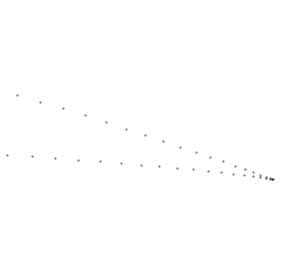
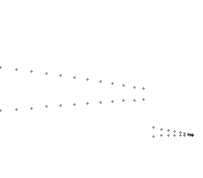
part: (241, 169) -> (172, 131), moved

